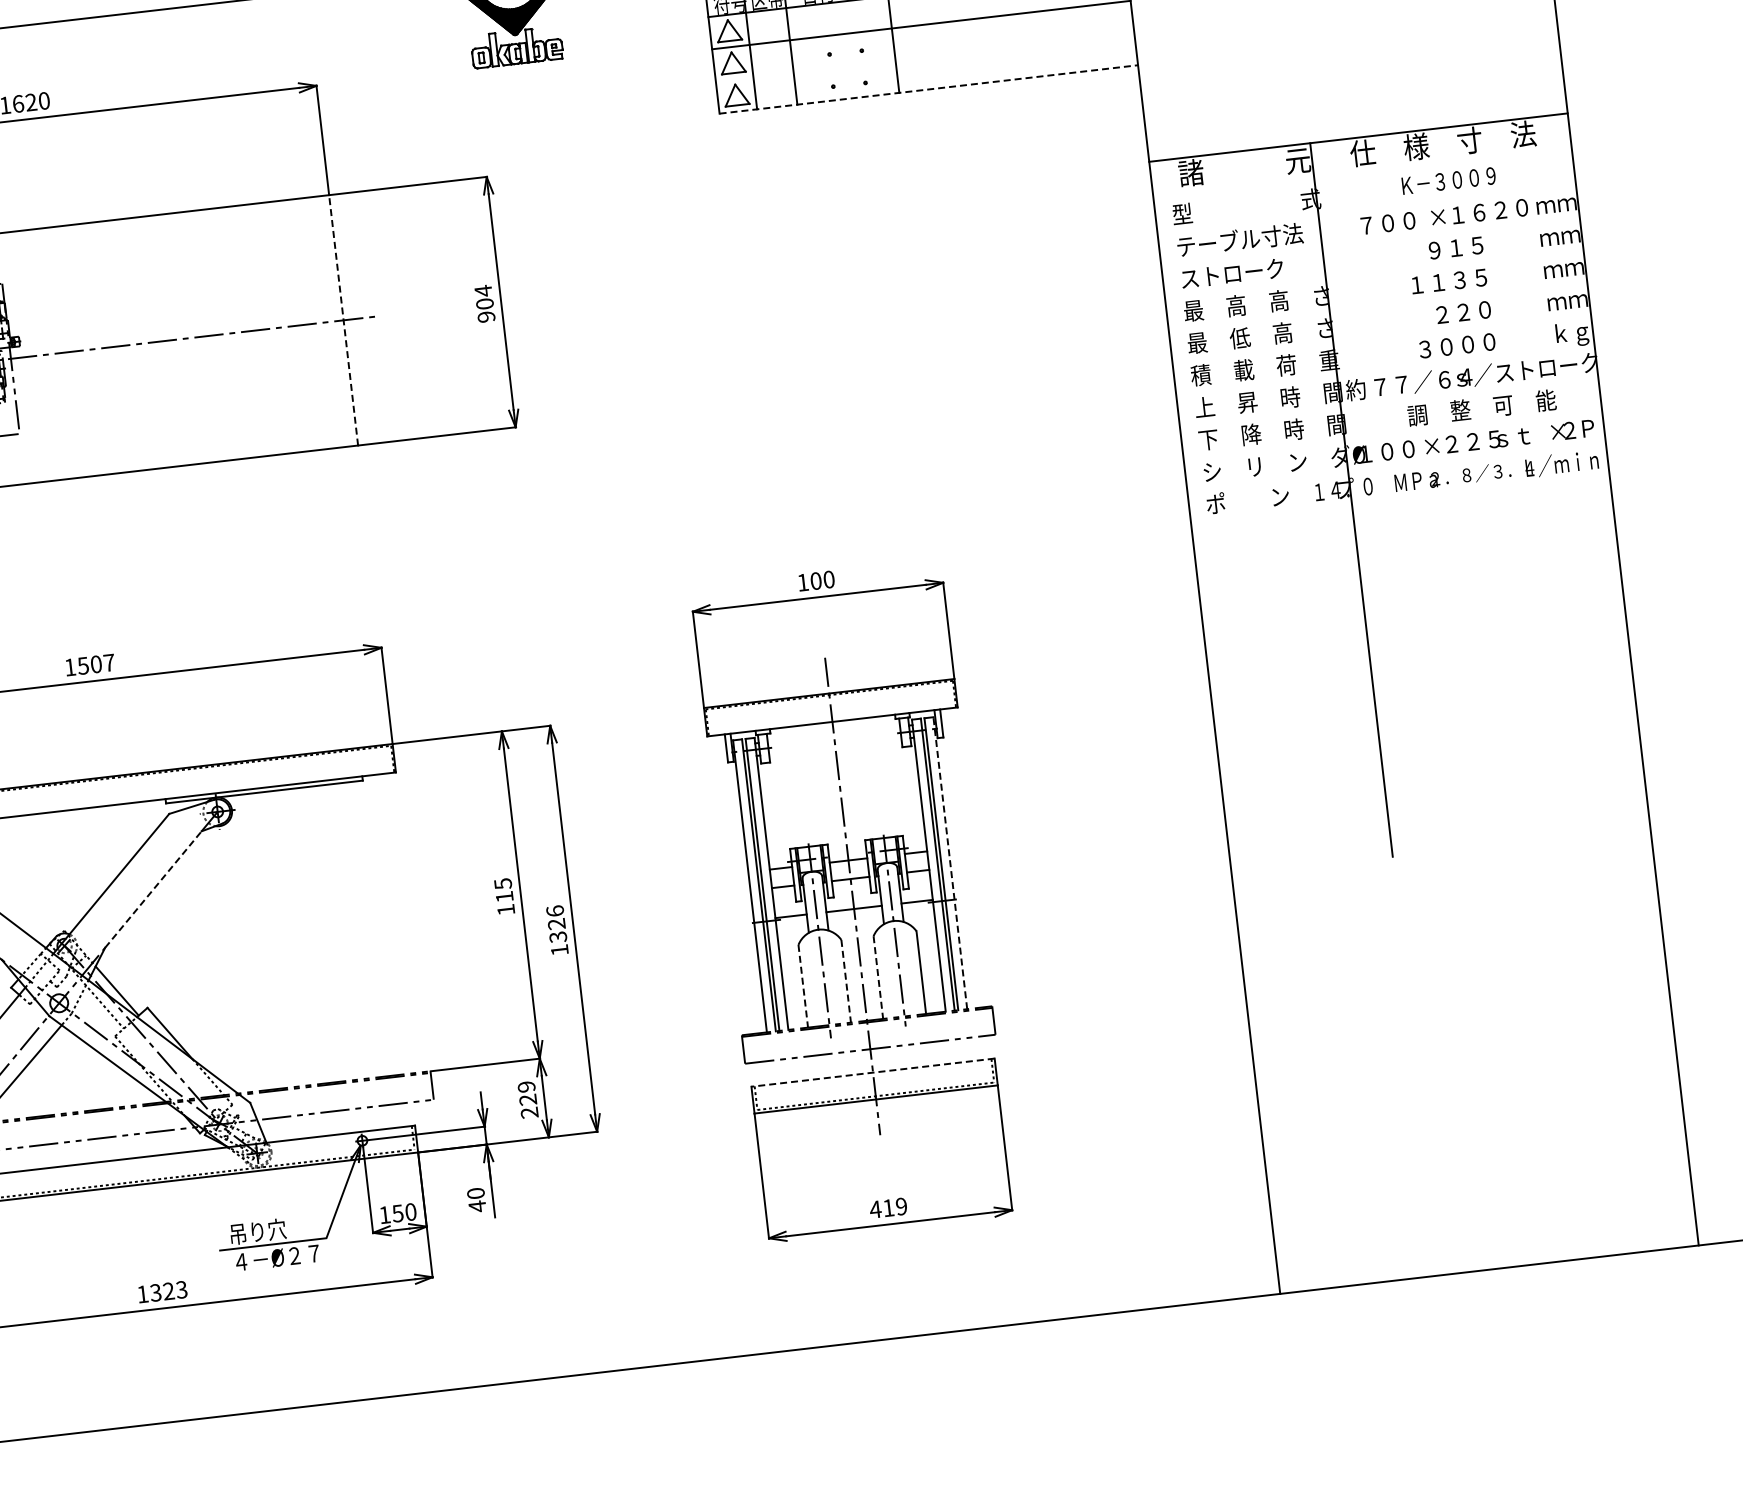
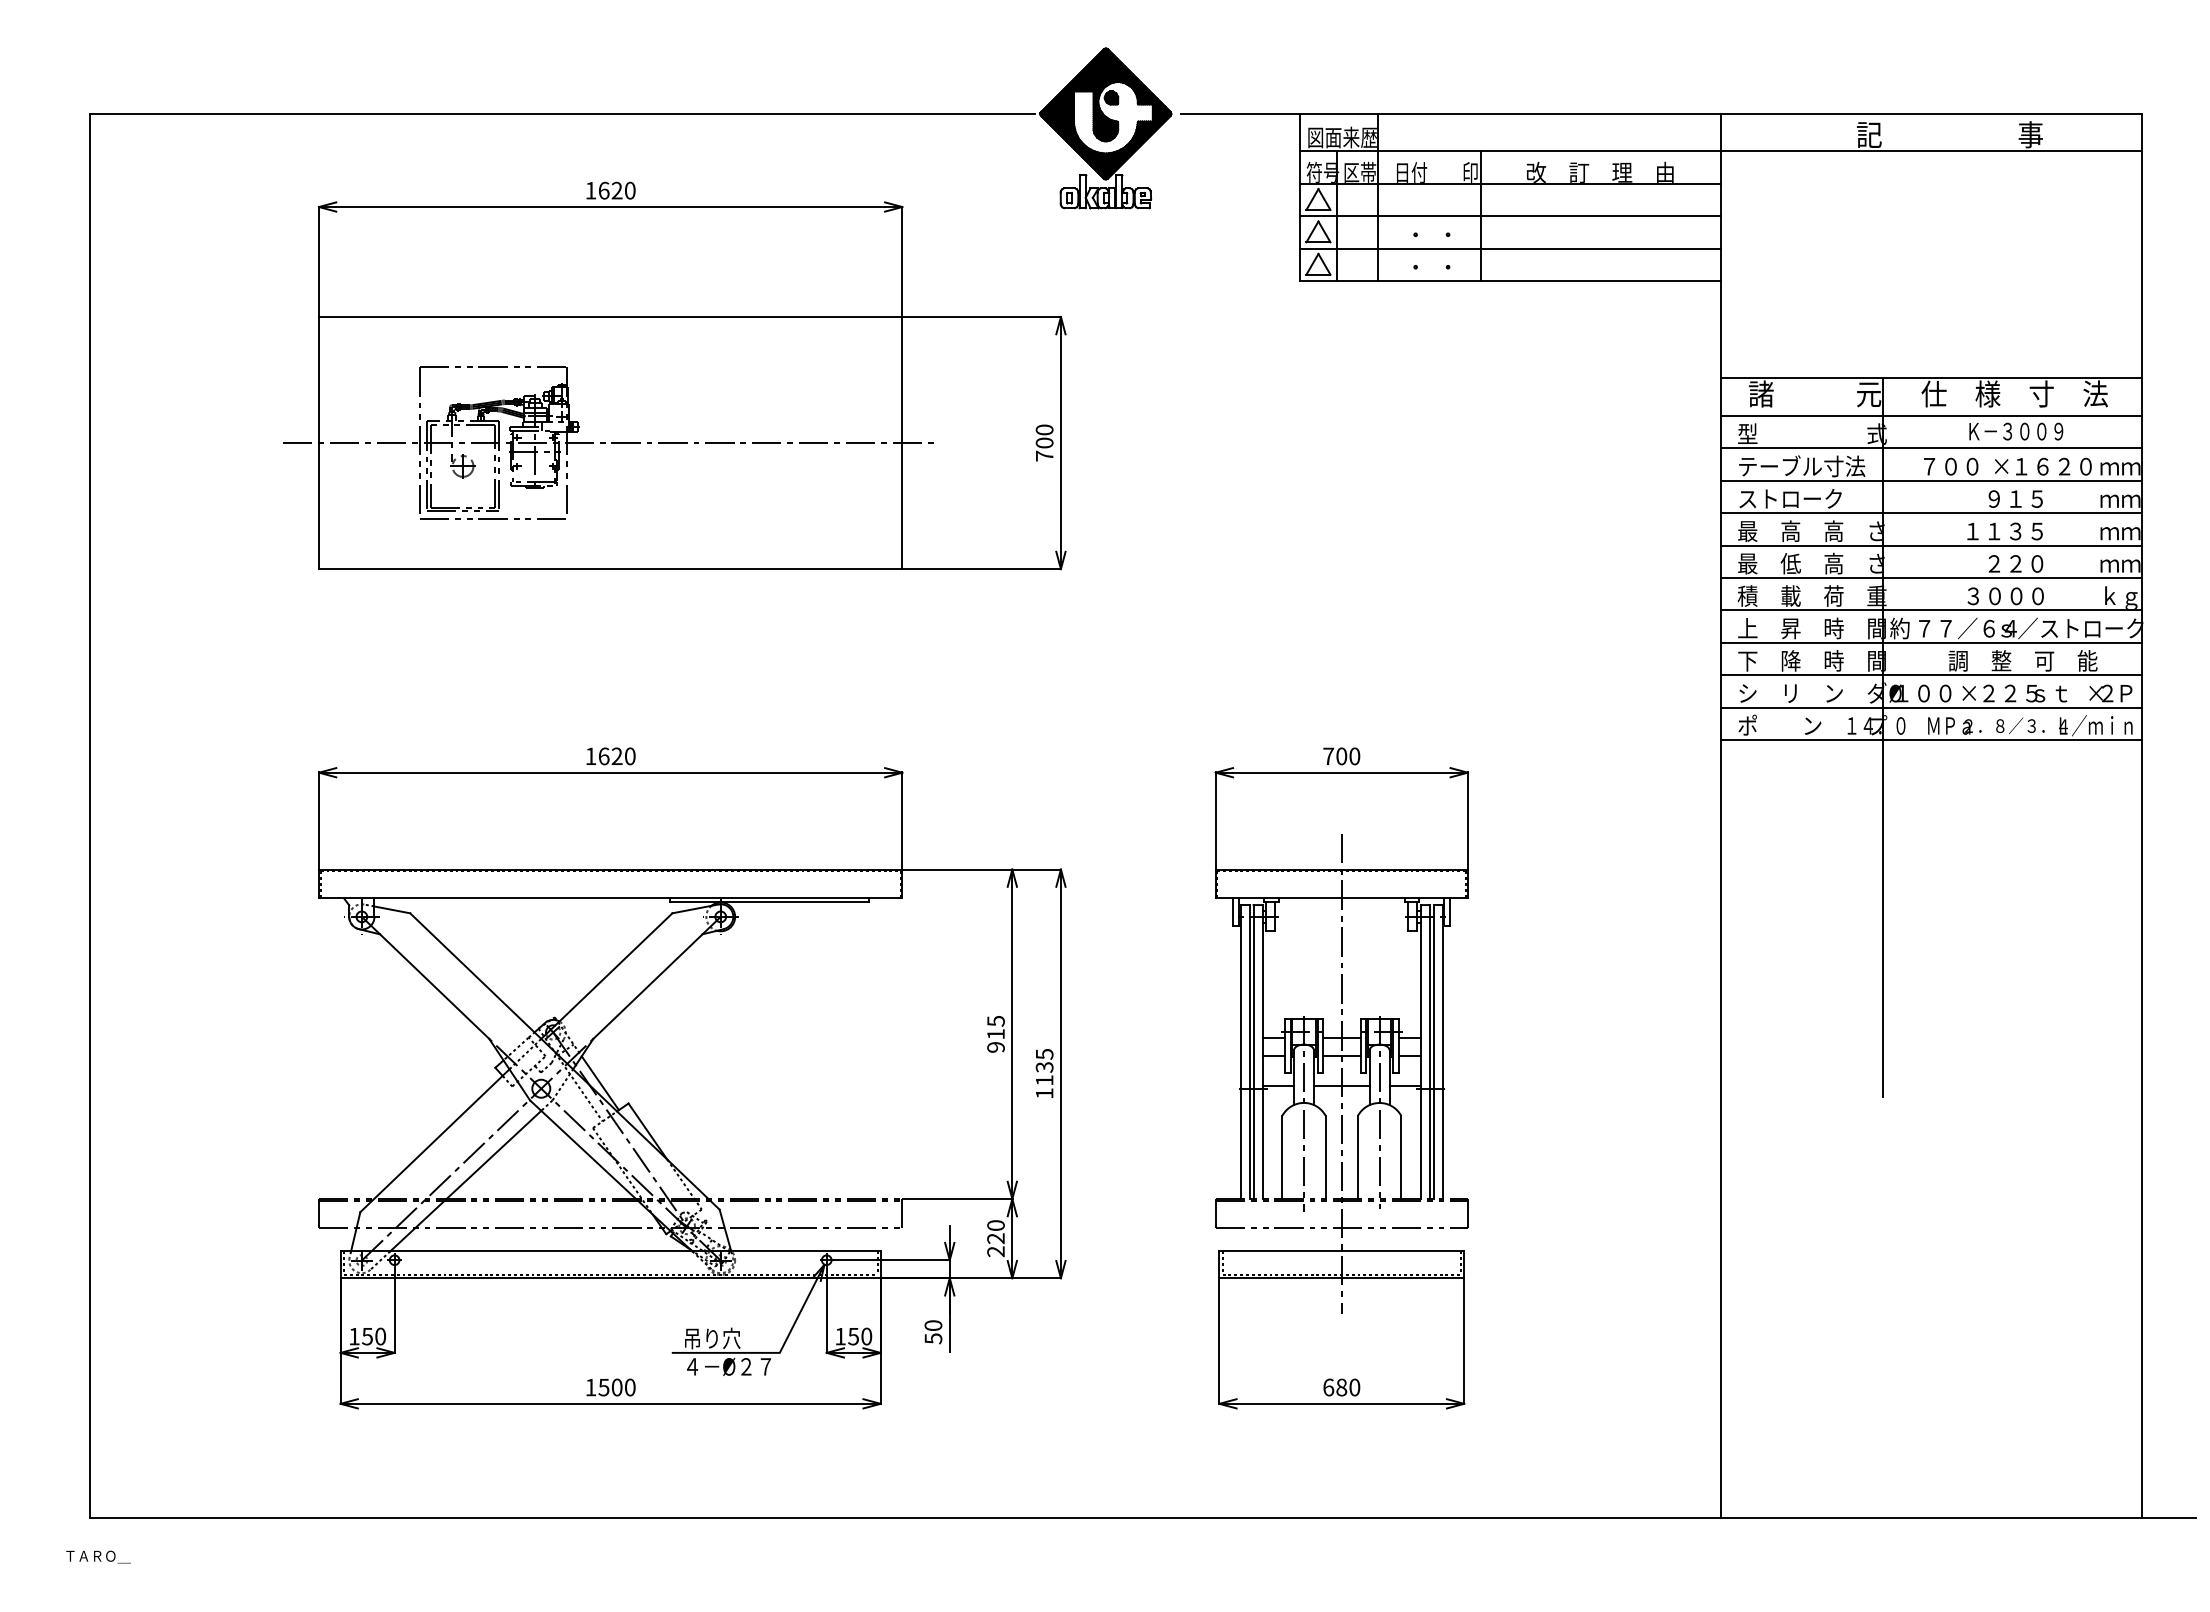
line: (924, 57) -> (1509, 248), added
line: (929, 88) -> (1510, 280), dashed -> solid
line: (1362, 174) -> (1931, 415), added
line: (1366, 207) -> (1931, 448), added
line: (1370, 239) -> (1931, 480), added
line: (1374, 272) -> (1931, 513), added
text: (484, 303) -> (1044, 442), 904 -> 700
line: (1377, 303) -> (1931, 545), added
line: (343, 319) -> (902, 442), dashed -> solid
line: (1381, 336) -> (1931, 578), added
line: (1385, 368) -> (1931, 610), added
line: (1388, 400) -> (1931, 642), added
line: (1392, 432) -> (1931, 675), added
line: (1396, 464) -> (1931, 707), added
line: (1400, 497) -> (1931, 740), added
text: (802, 581) -> (1328, 755), 100 -> 700
text: (95, 664) -> (616, 756), 1507 -> 1620
line: (950, 863) -> (1442, 1052), dashed -> solid
line: (152, 889) -> (647, 986), dashed -> solid
text: (505, 910) -> (995, 1047), 115 -> 915
text: (556, 923) -> (1044, 1066), 1326 -> 1135
line: (878, 977) -> (1358, 1157), dashed -> solid
line: (846, 981) -> (1325, 1157), dashed -> solid
line: (803, 986) -> (1282, 1157), dashed -> solid
line: (872, 1072) -> (1341, 1251), dashed -> solid
text: (526, 1086) -> (995, 1225), 229 -> 220
text: (477, 1206) -> (933, 1338), 40 -> 50
text: (888, 1208) -> (1341, 1387), 419 -> 680
text: (169, 1291) -> (617, 1387), 1323 -> 1500

